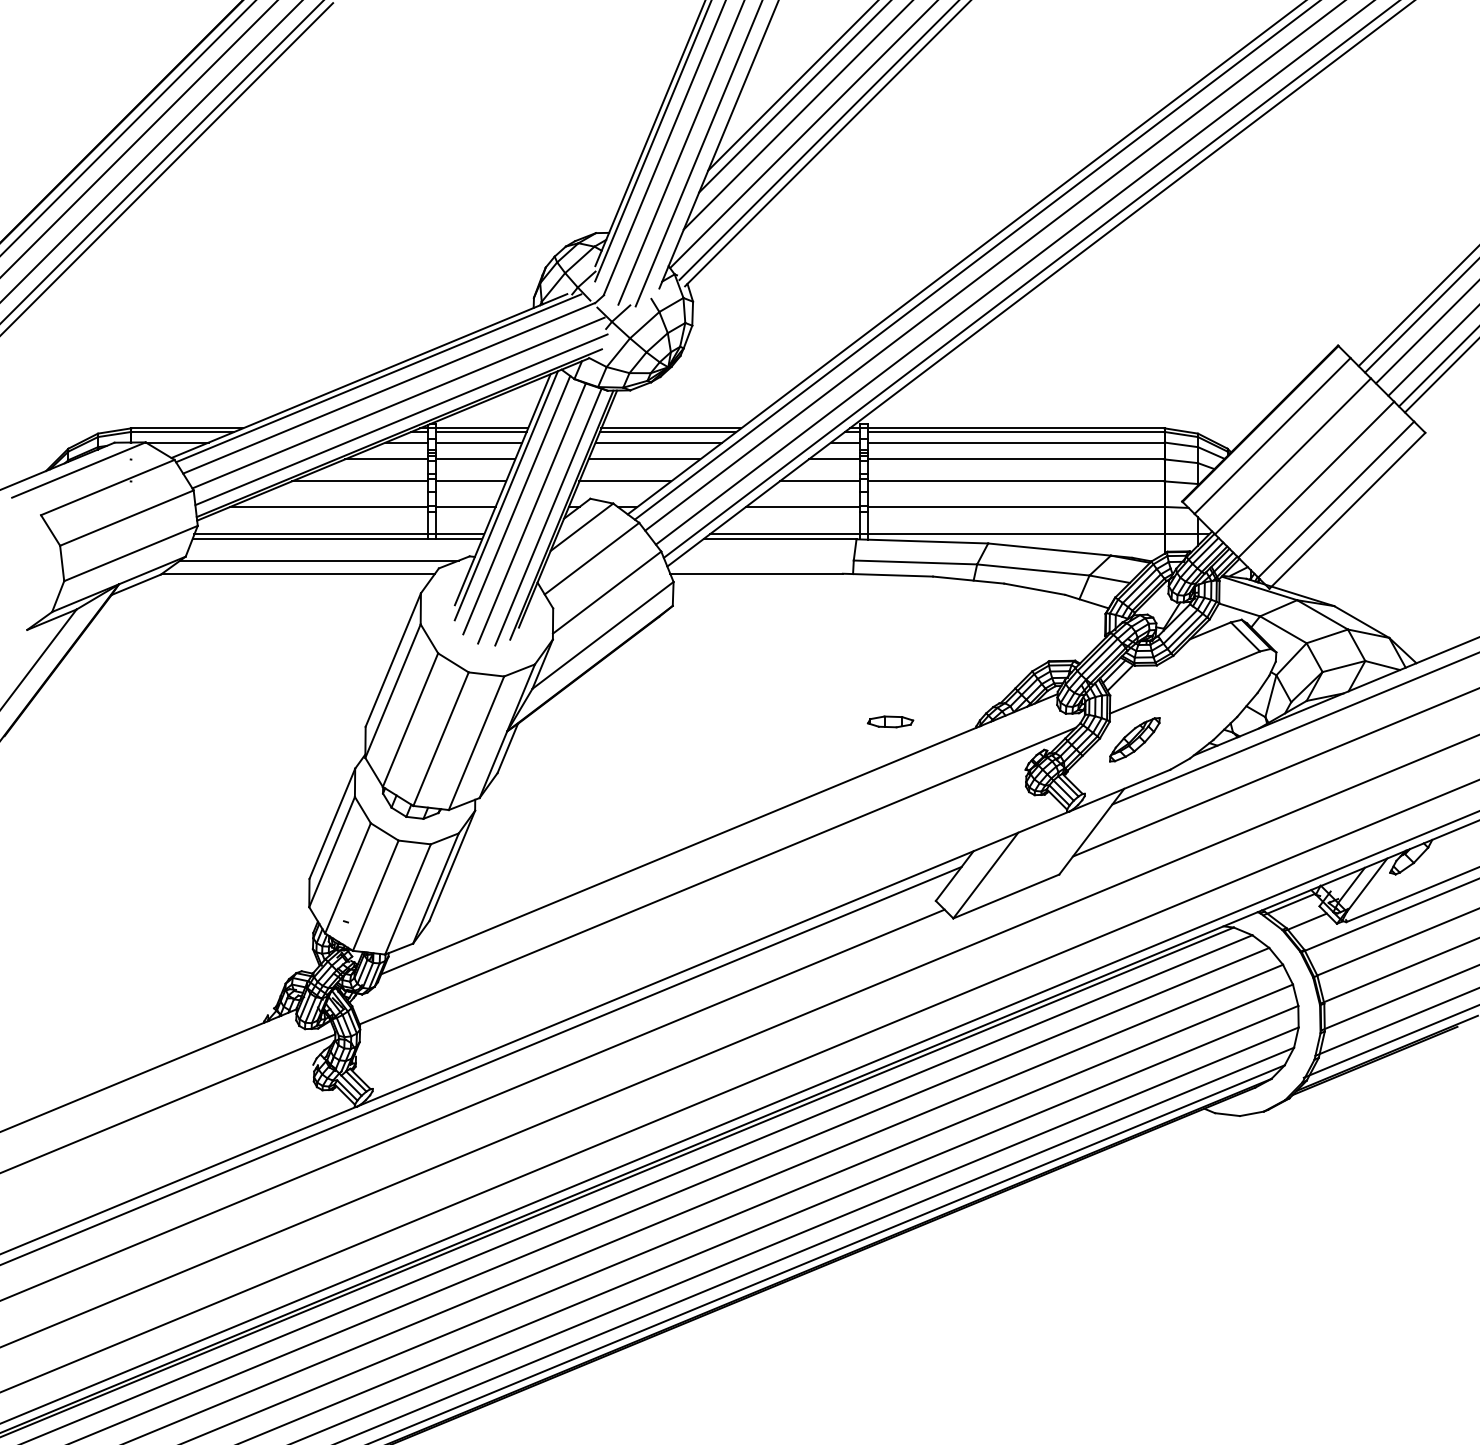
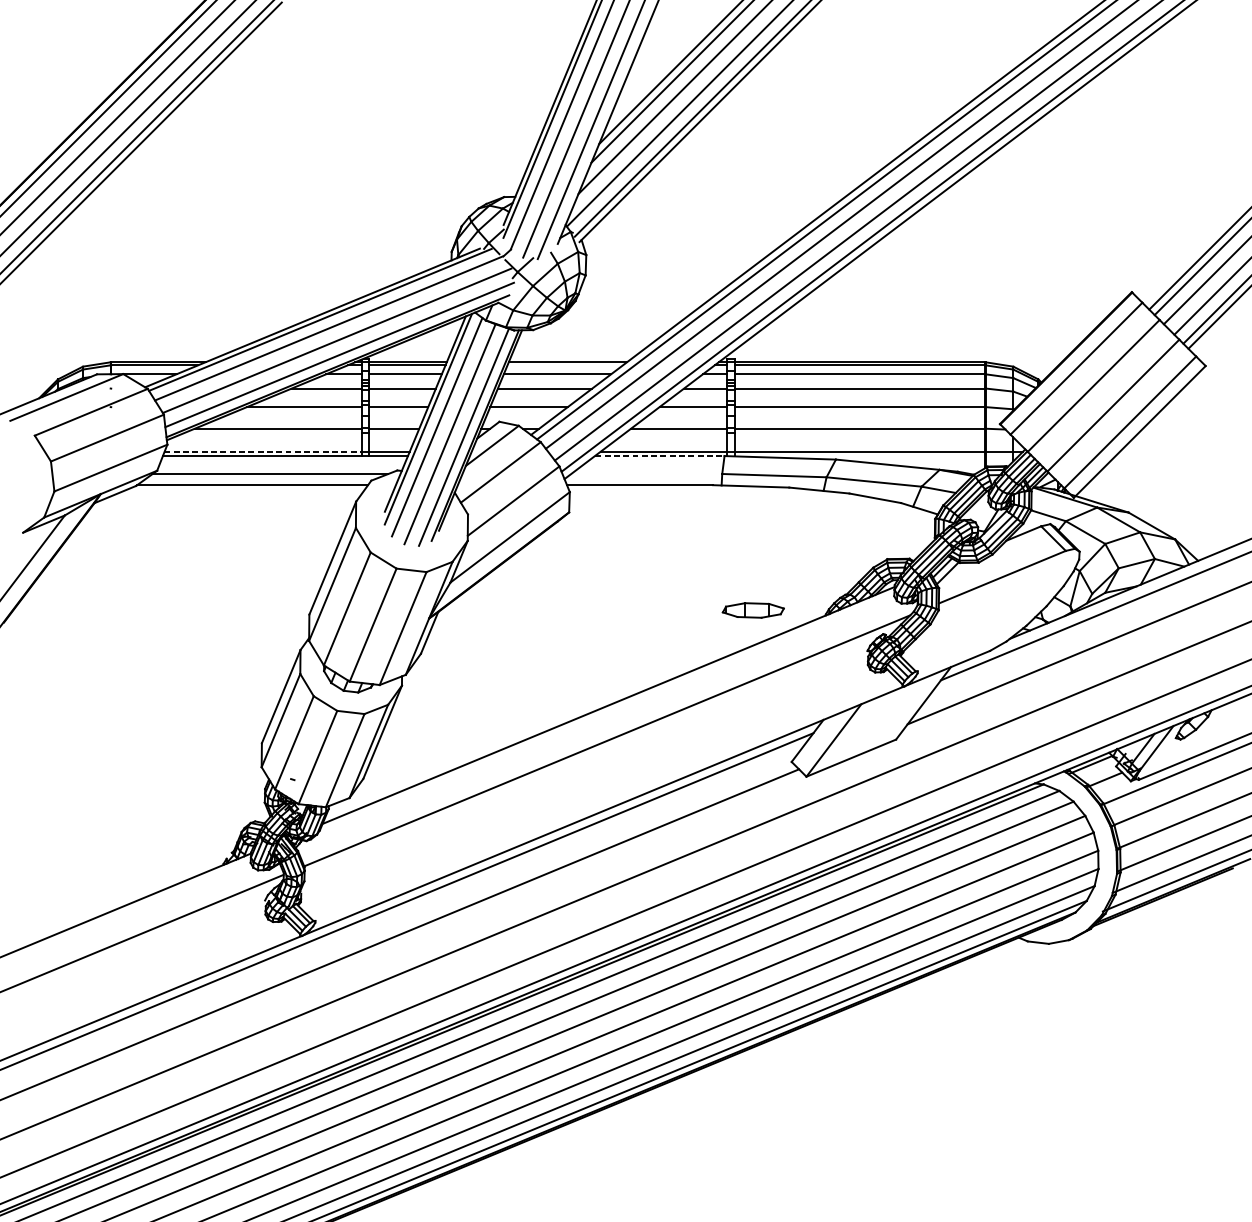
line: (667, 432) -> (564, 365), removed
line: (310, 534) -> (262, 451), solid -> dashed
line: (780, 539) -> (660, 456), solid -> dashed
part: (890, 721) -> (753, 610), size x1.6
part: (1134, 739) -> (959, 625), removed

